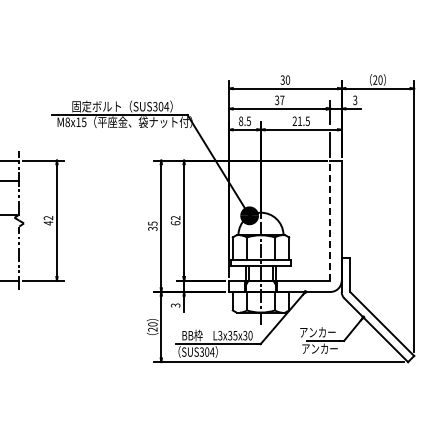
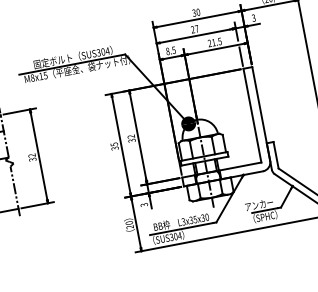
text: (277, 100) -> (193, 29), 37 -> 27
line: (330, 220) -> (252, 115), dashed -> solid
text: (48, 223) -> (32, 159), 42 -> 32
text: (175, 223) -> (131, 140), 62 -> 32
text: (319, 348) -> (262, 217), アンカー -> （SPHC）

